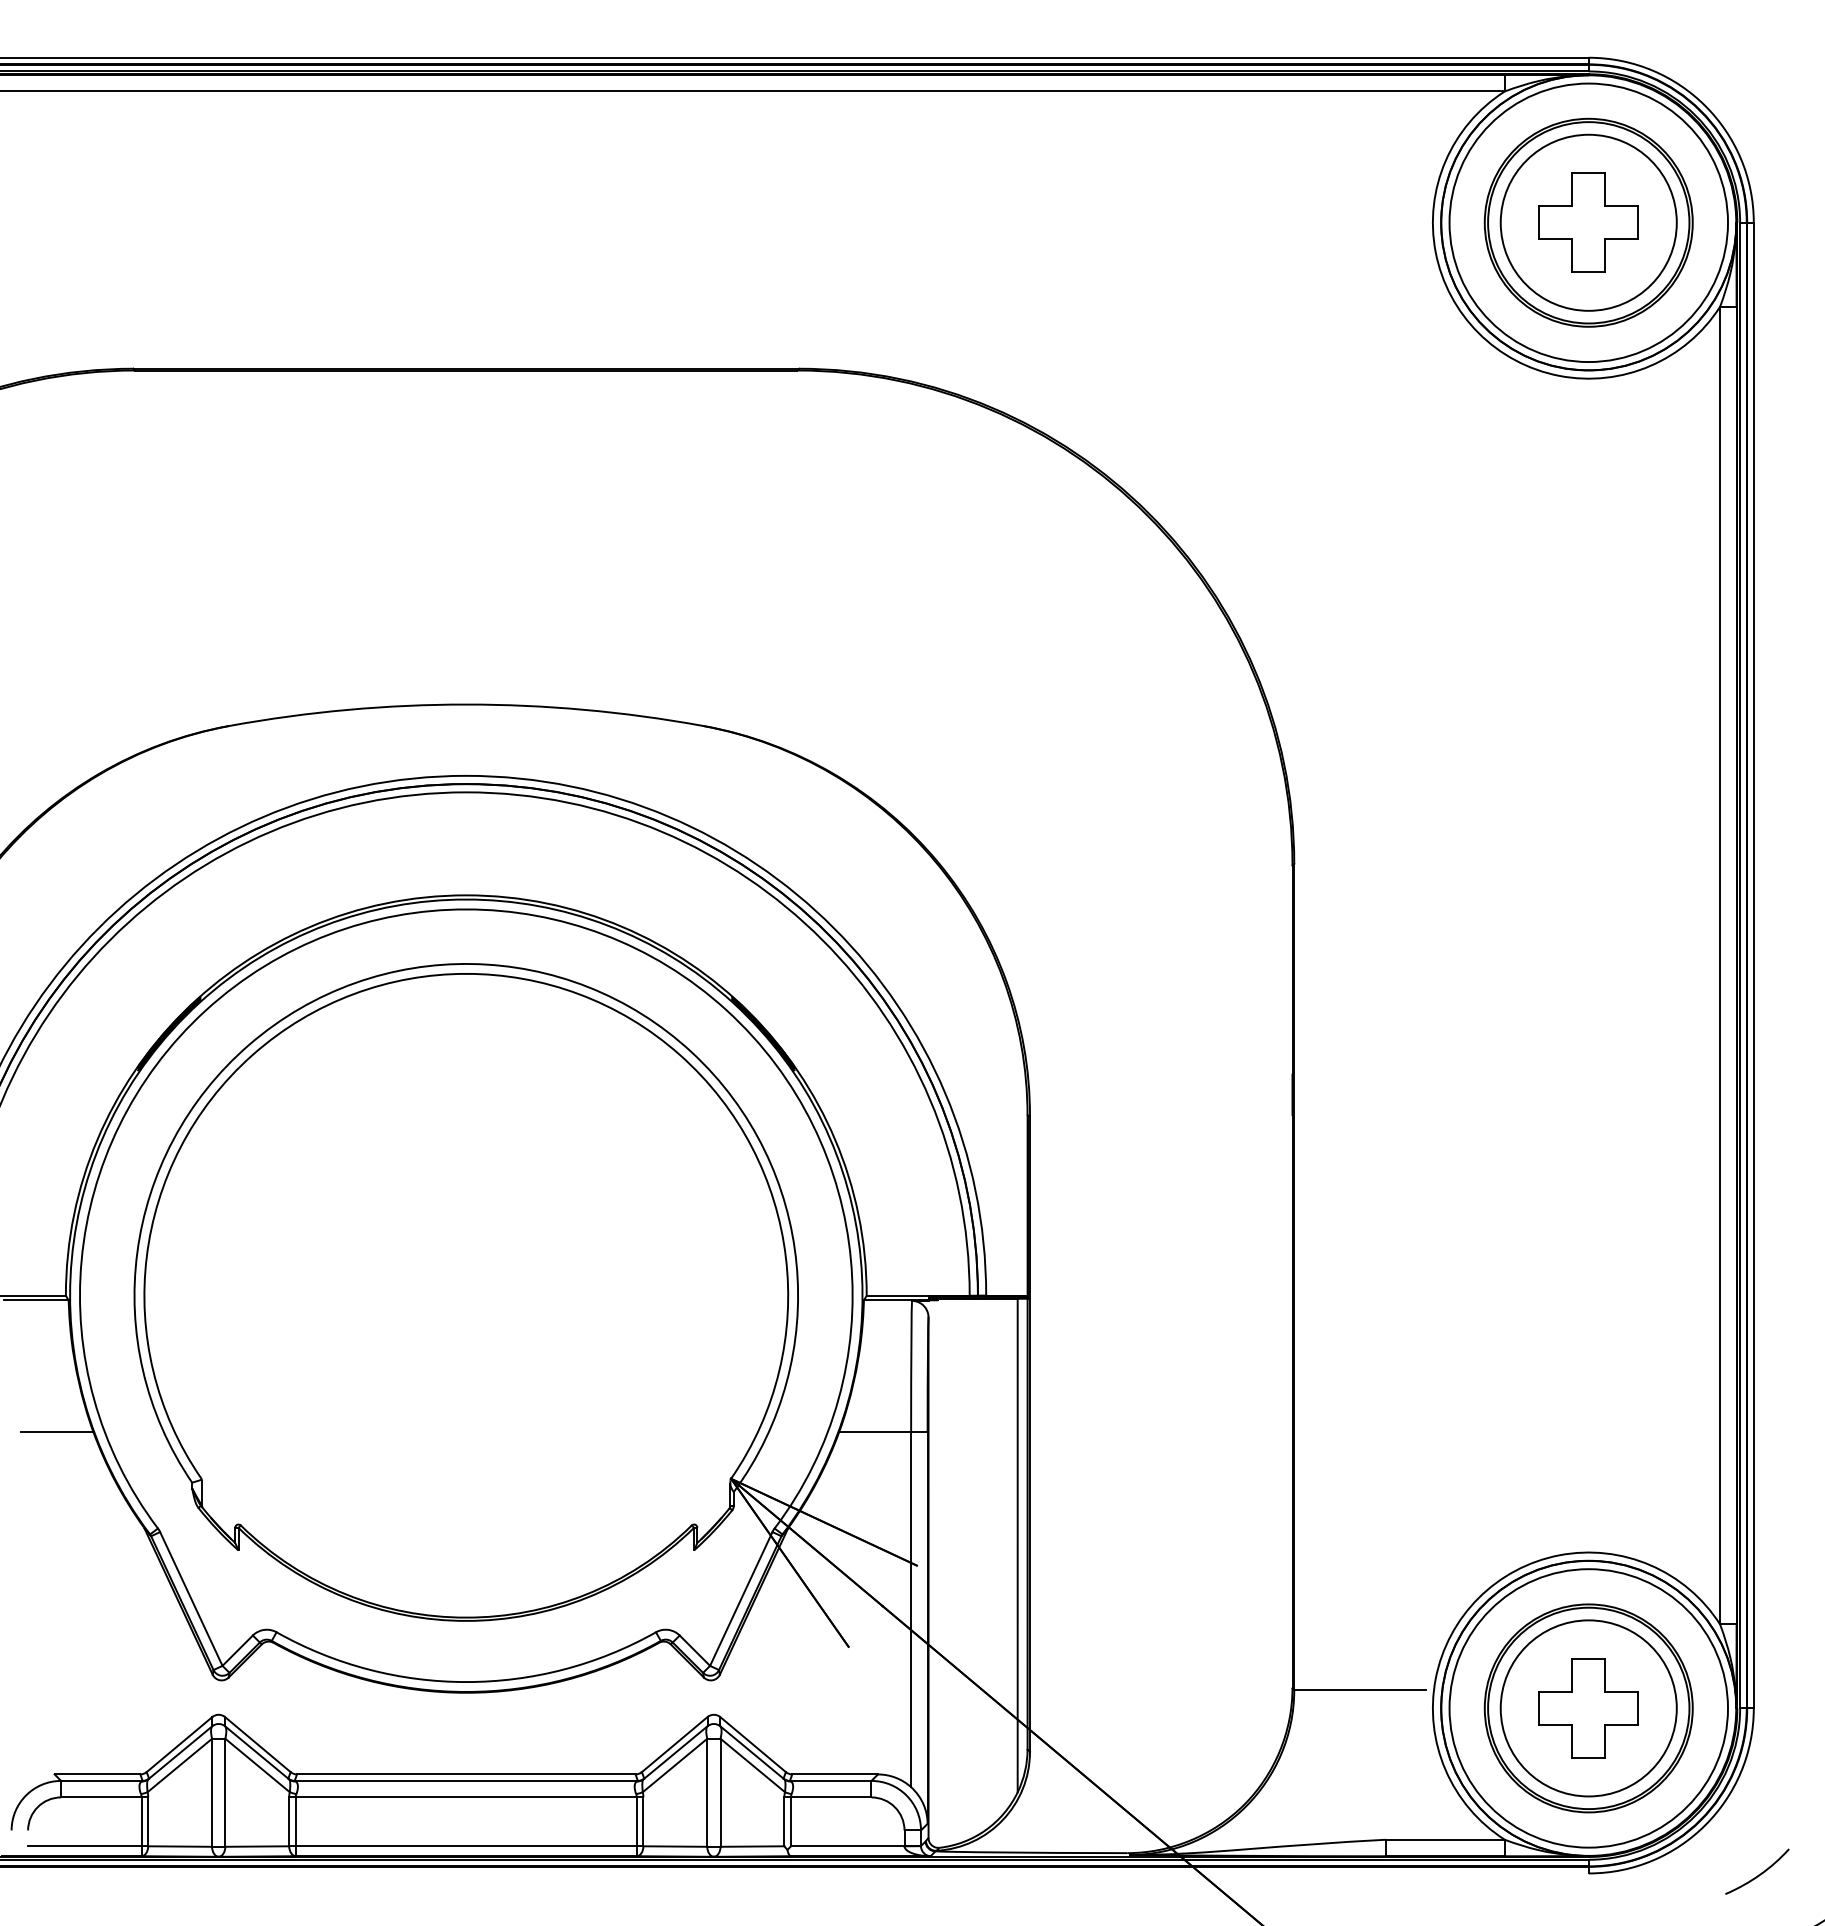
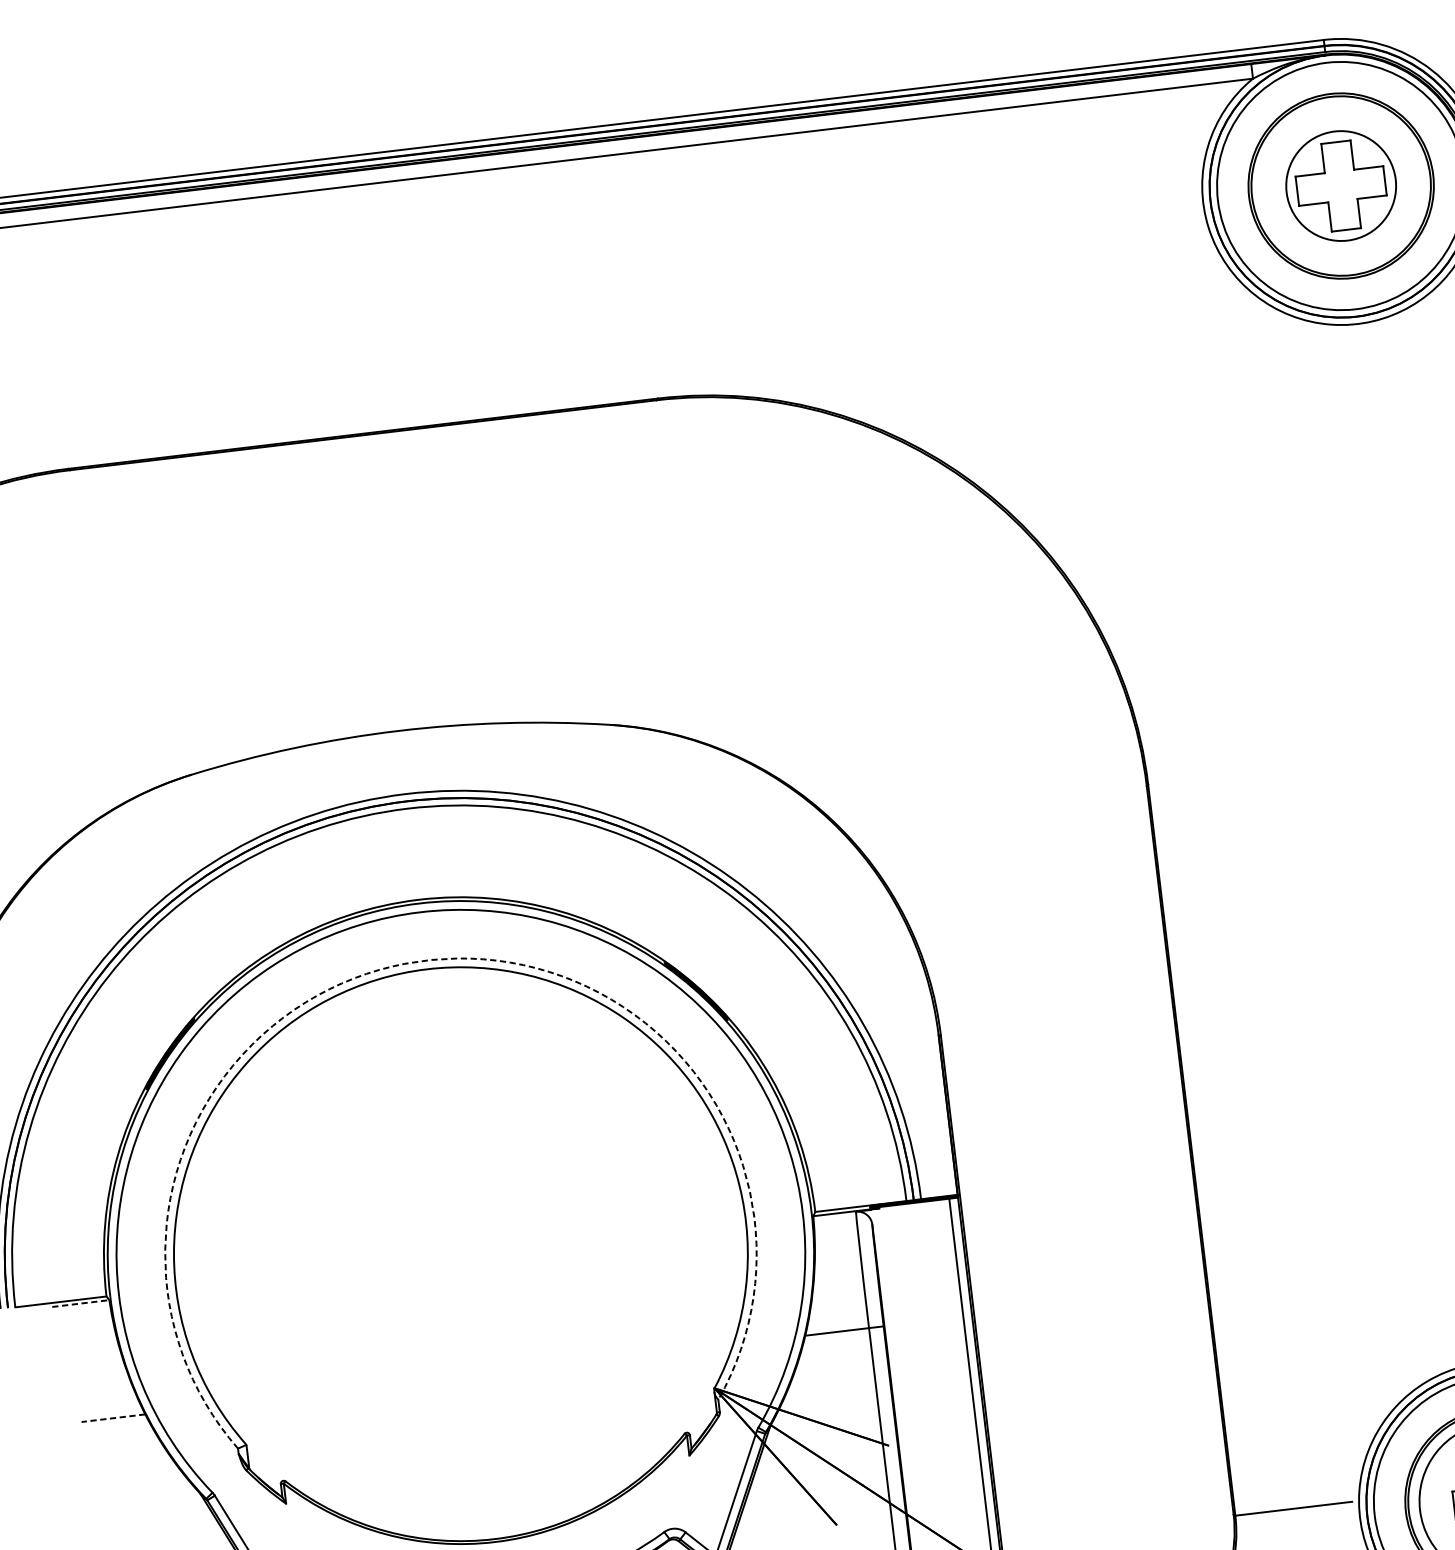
circle: (1588, 222) -> (1340, 185), size x0.7
arc: (472, 964) -> (431, 960), solid -> dashed
line: (36, 1300) -> (80, 1303), solid -> dashed
line: (57, 1432) -> (113, 1418), solid -> dashed

